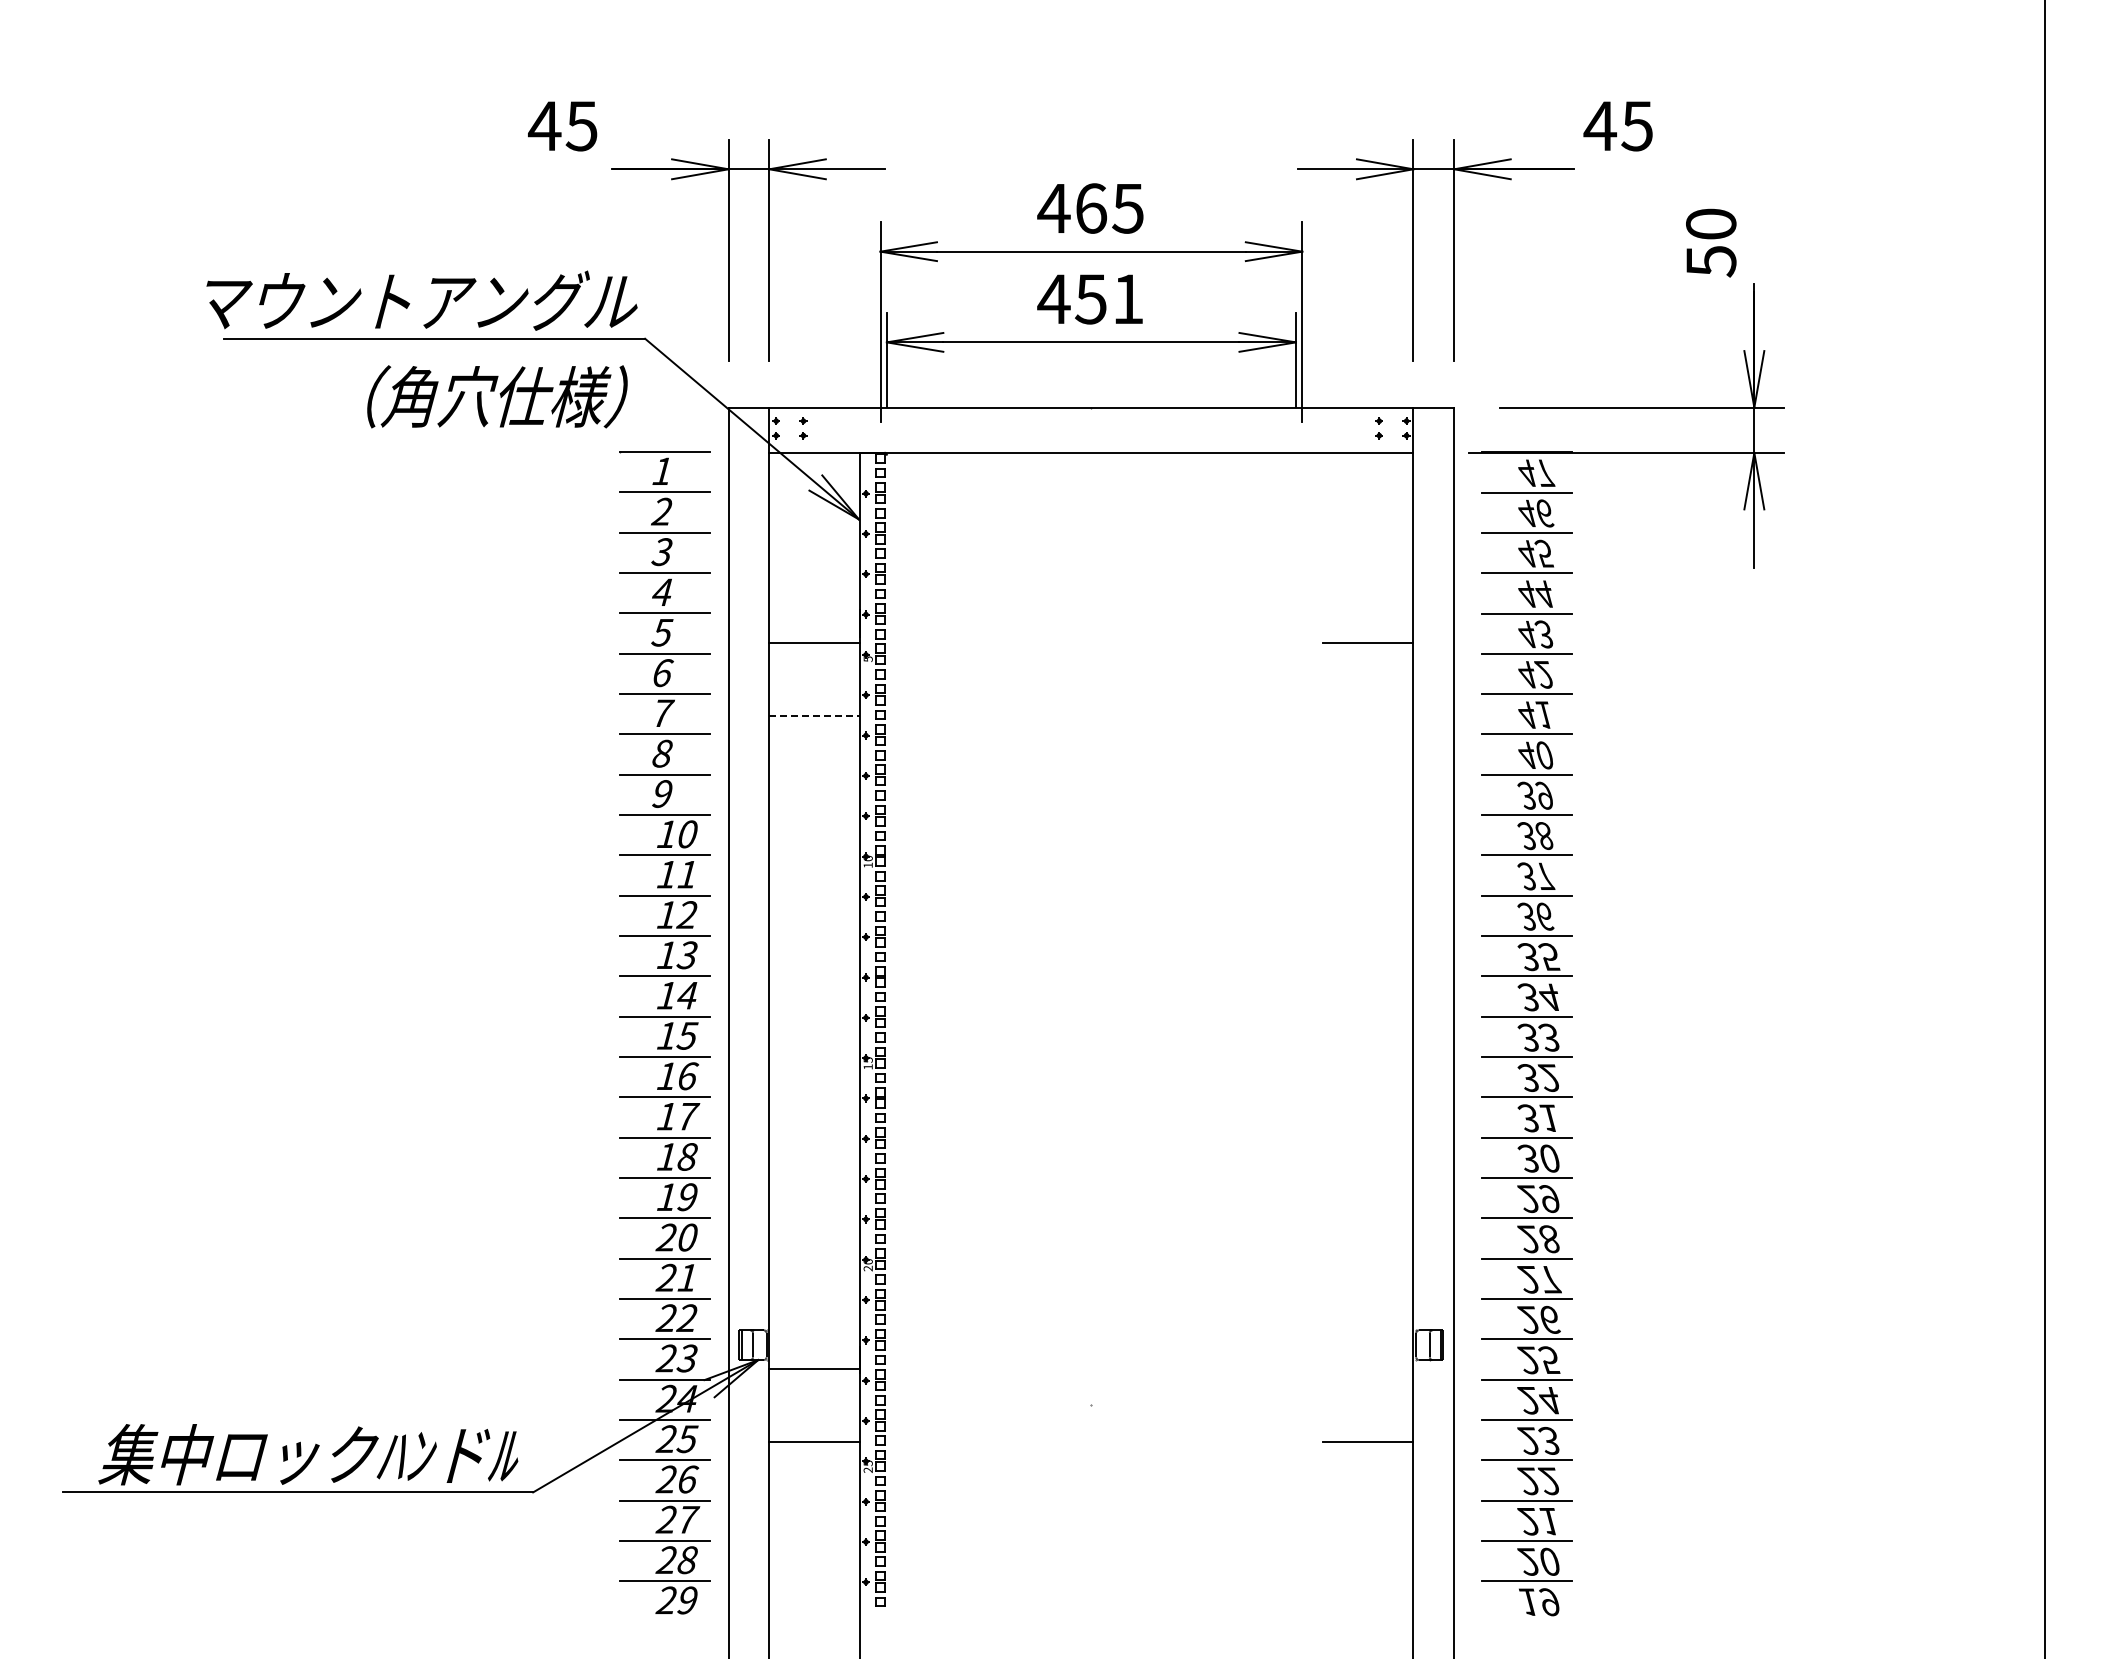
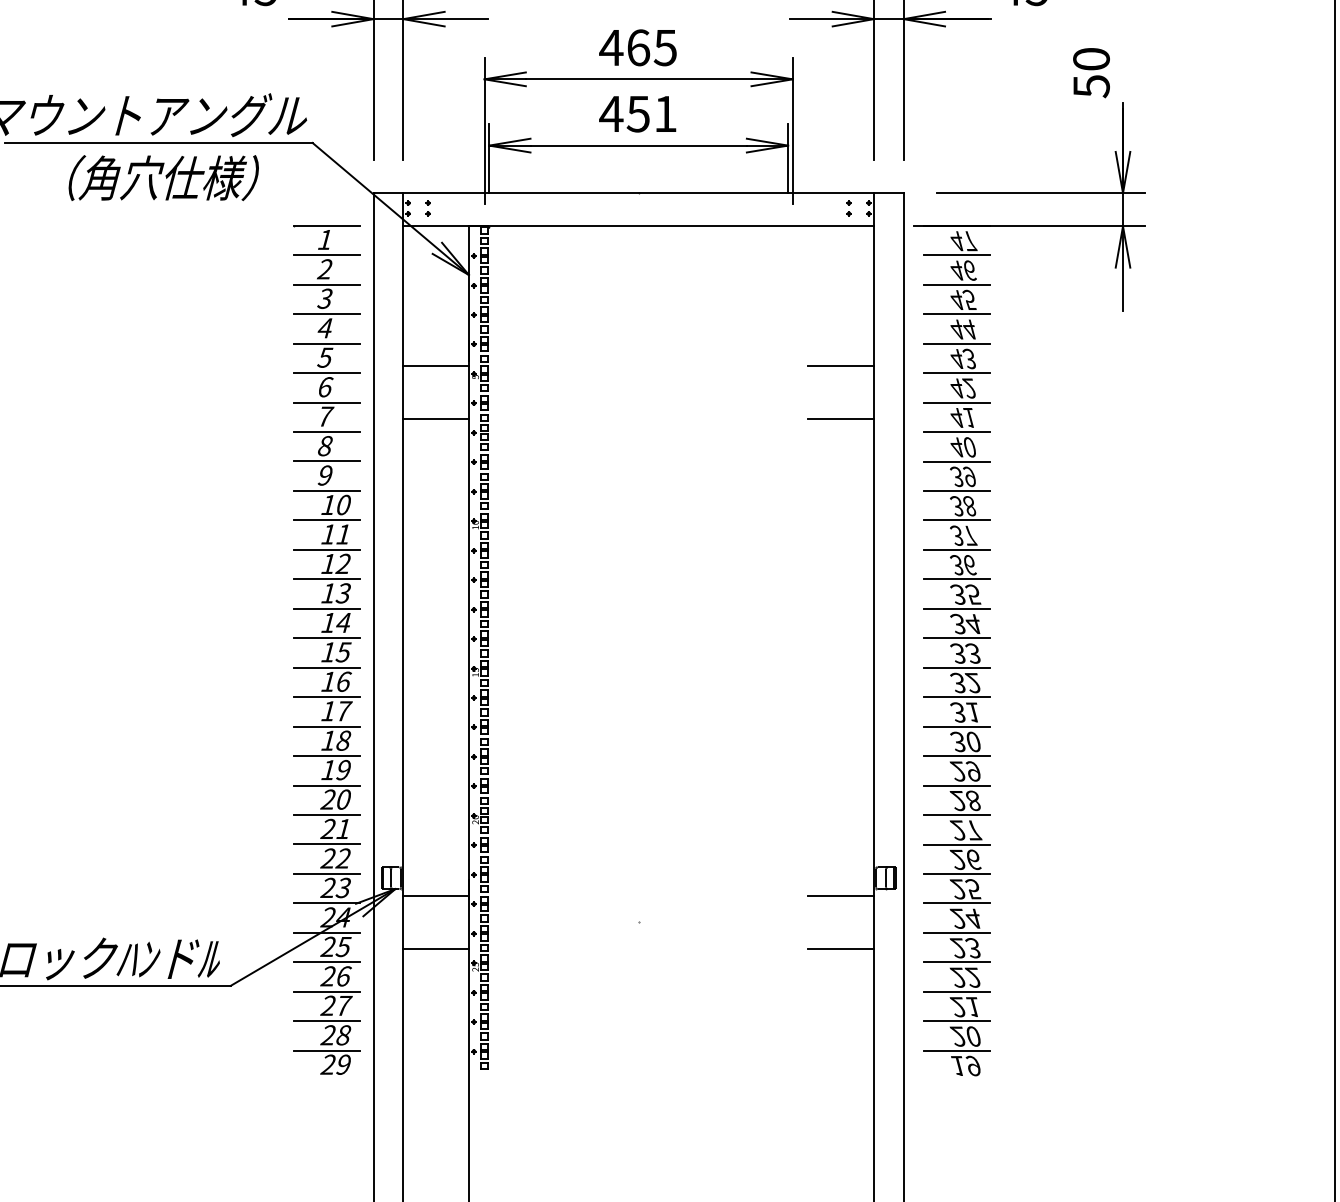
text: (497, 396) -> (163, 177), moved
line: (815, 715) -> (437, 418), dashed -> solid
line: (1368, 715) -> (841, 418), added
line: (1368, 1369) -> (841, 896), added

